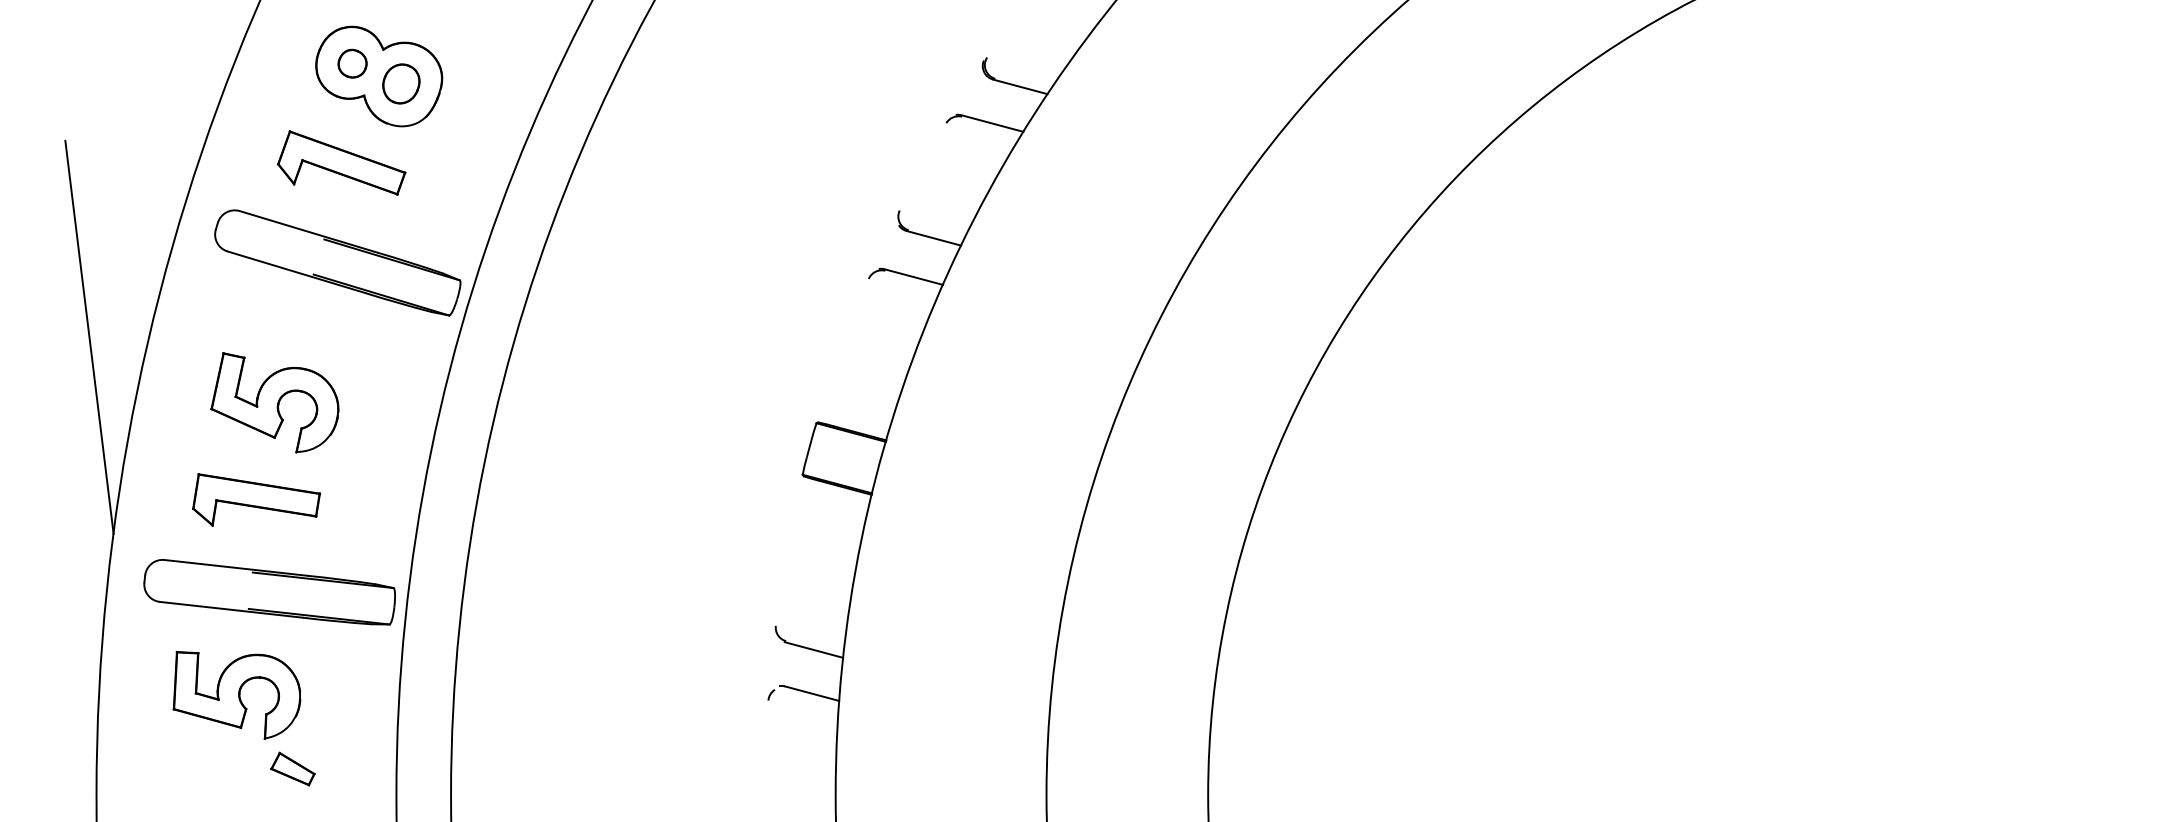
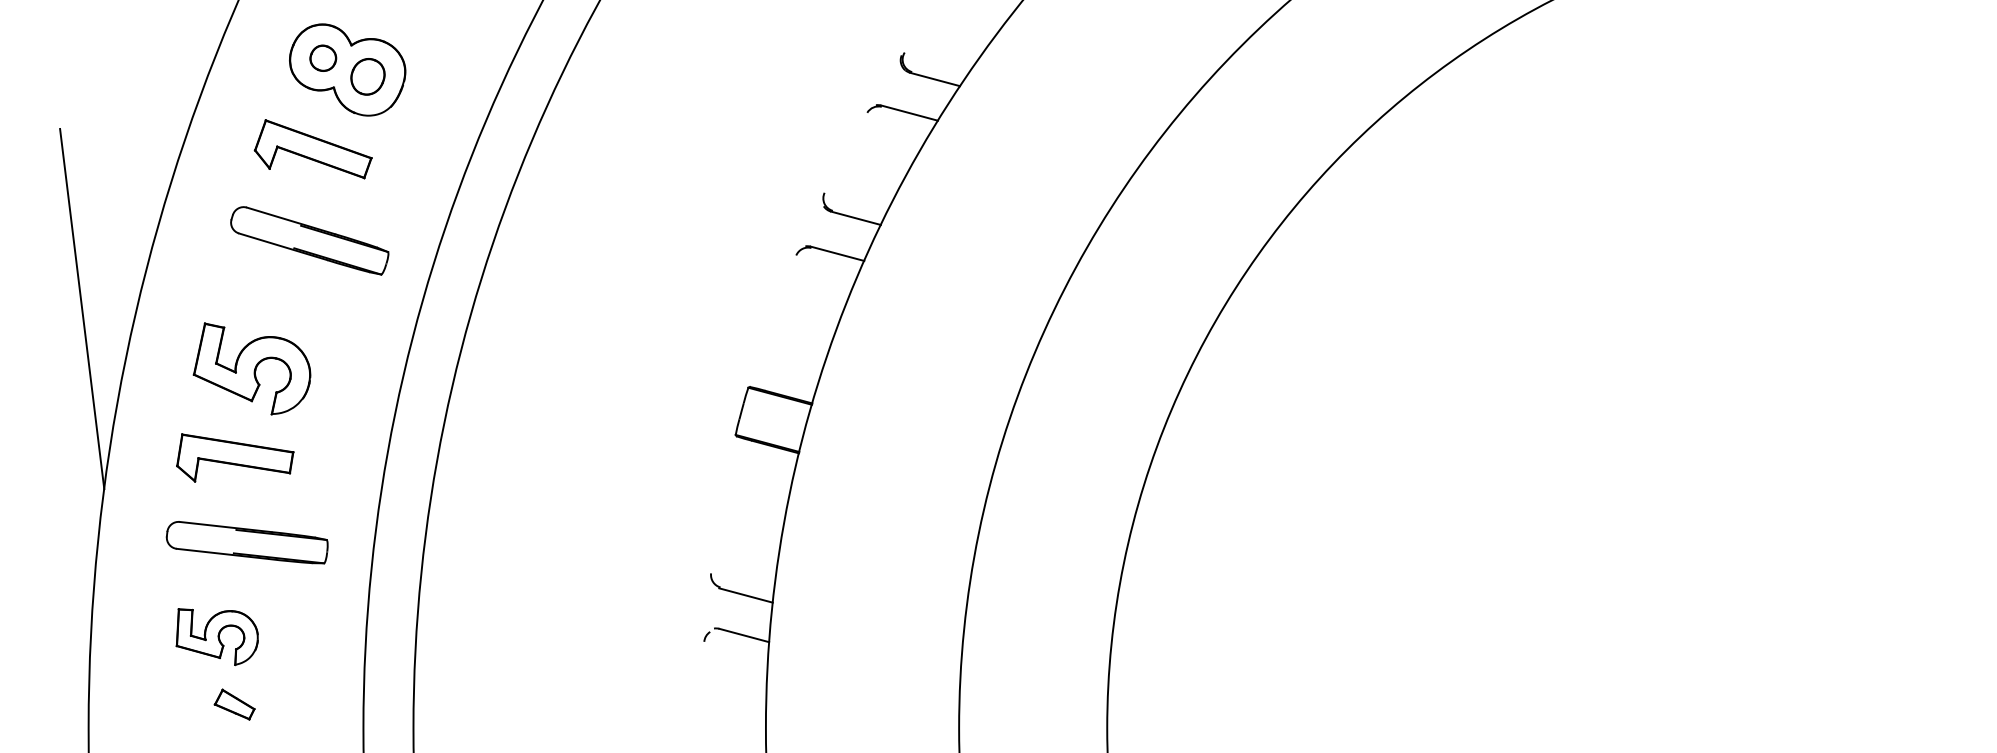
part: (337, 262) -> (309, 240), size x0.7
part: (269, 592) -> (247, 542), size x0.7
part: (236, 695) -> (216, 637), size x0.7
part: (292, 768) -> (234, 704), moved

